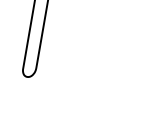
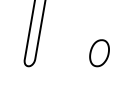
part: (116, 61) -> (99, 53), added

